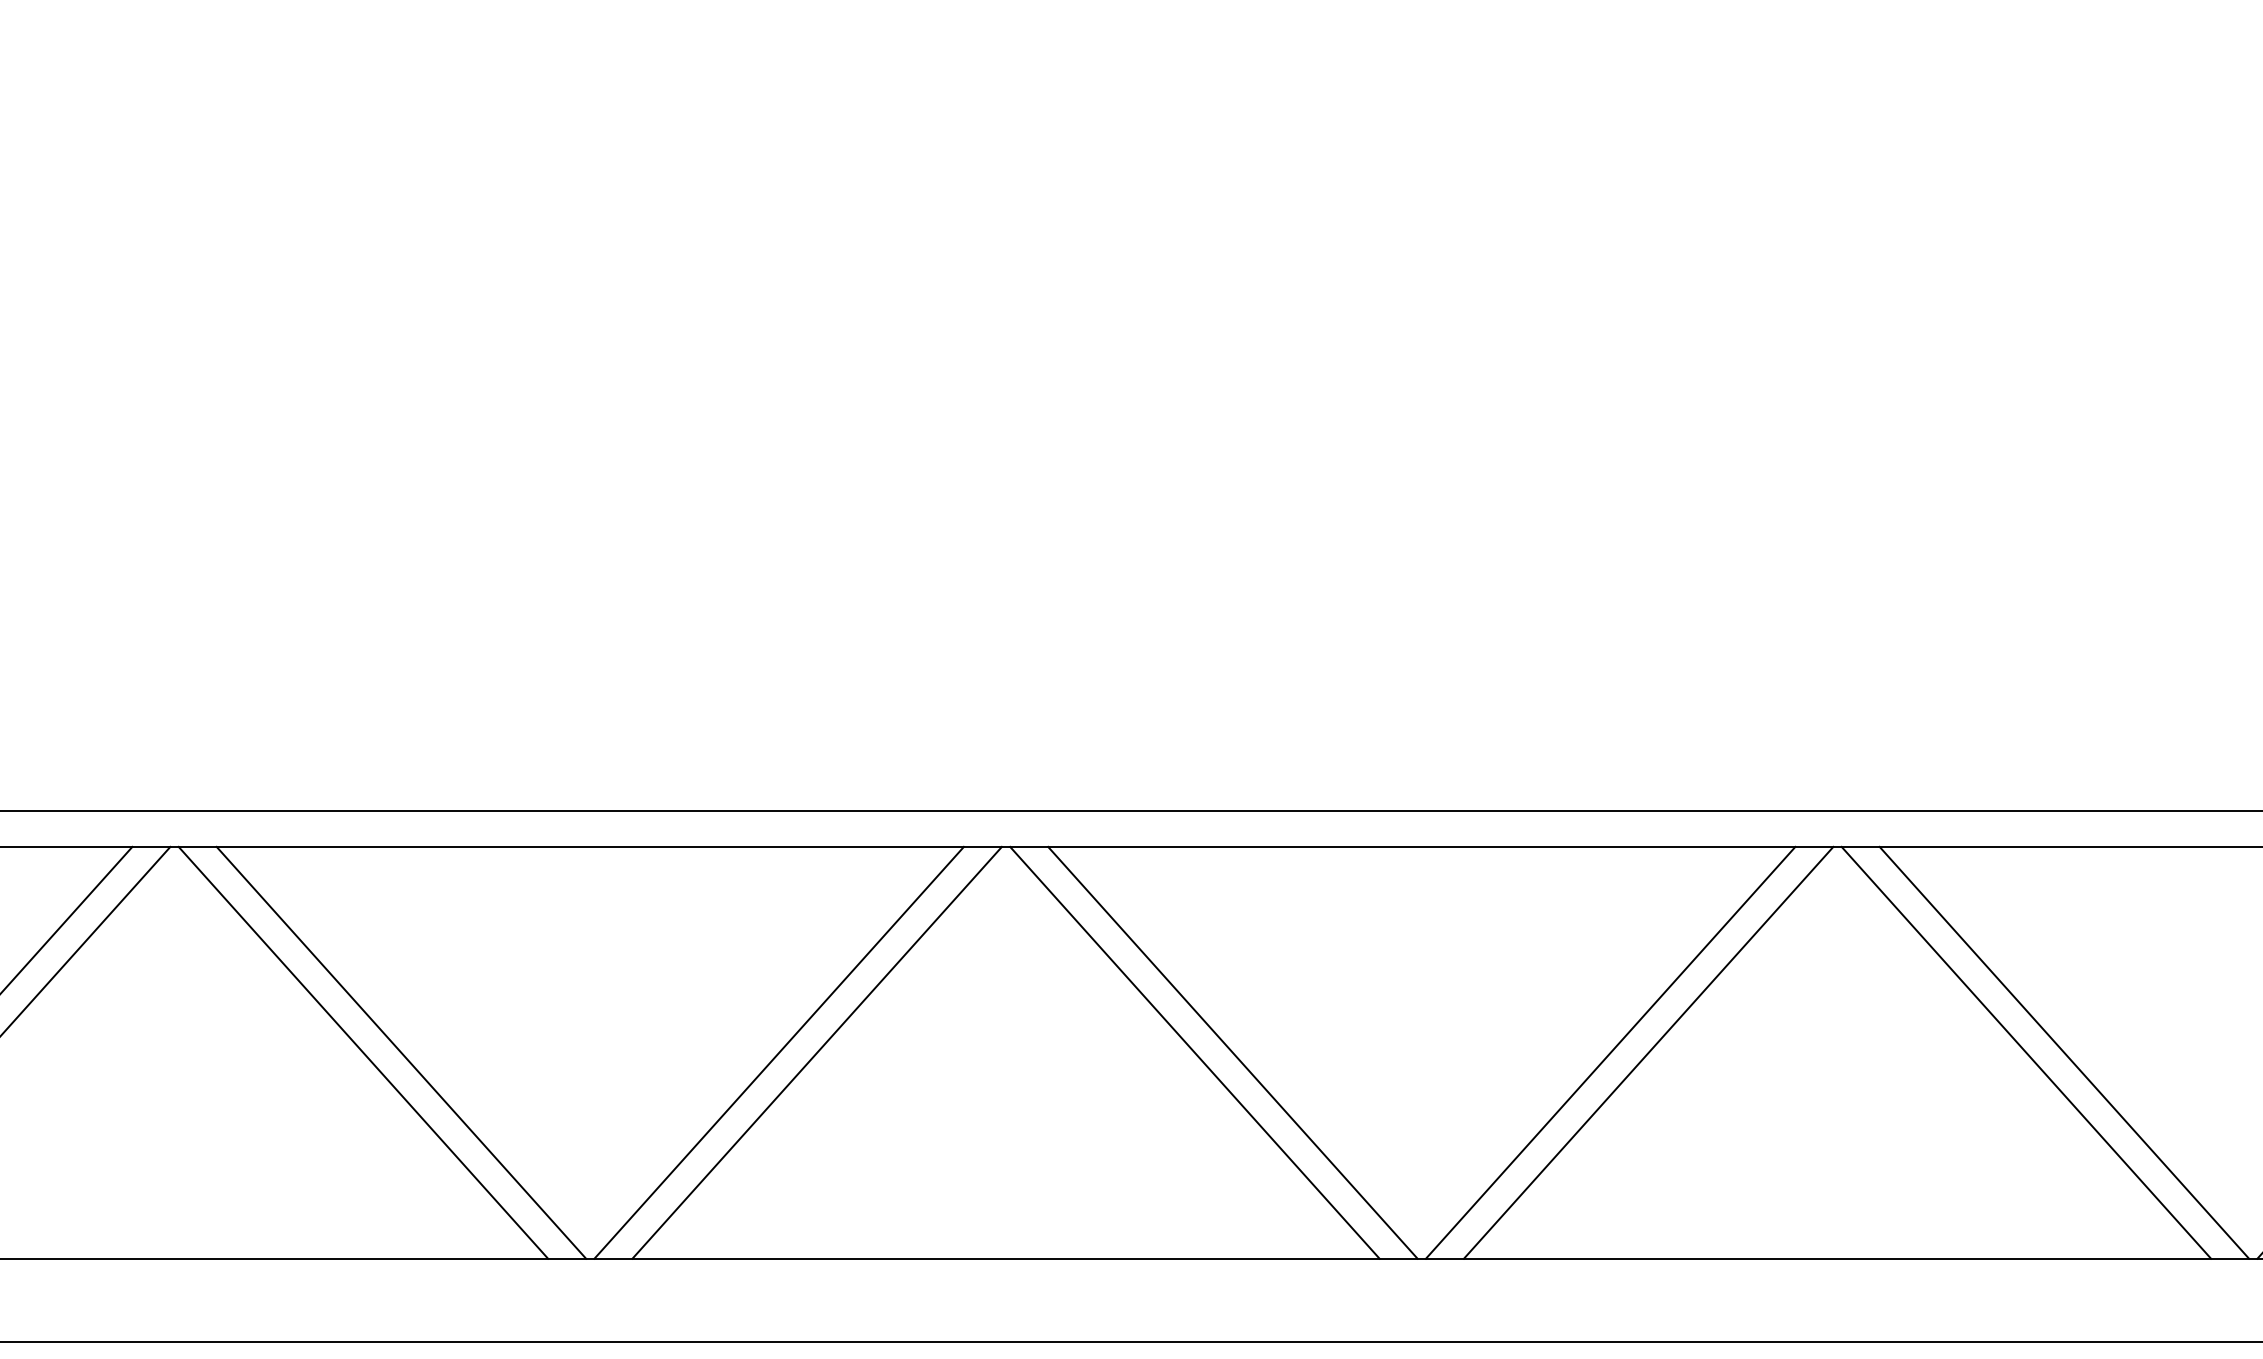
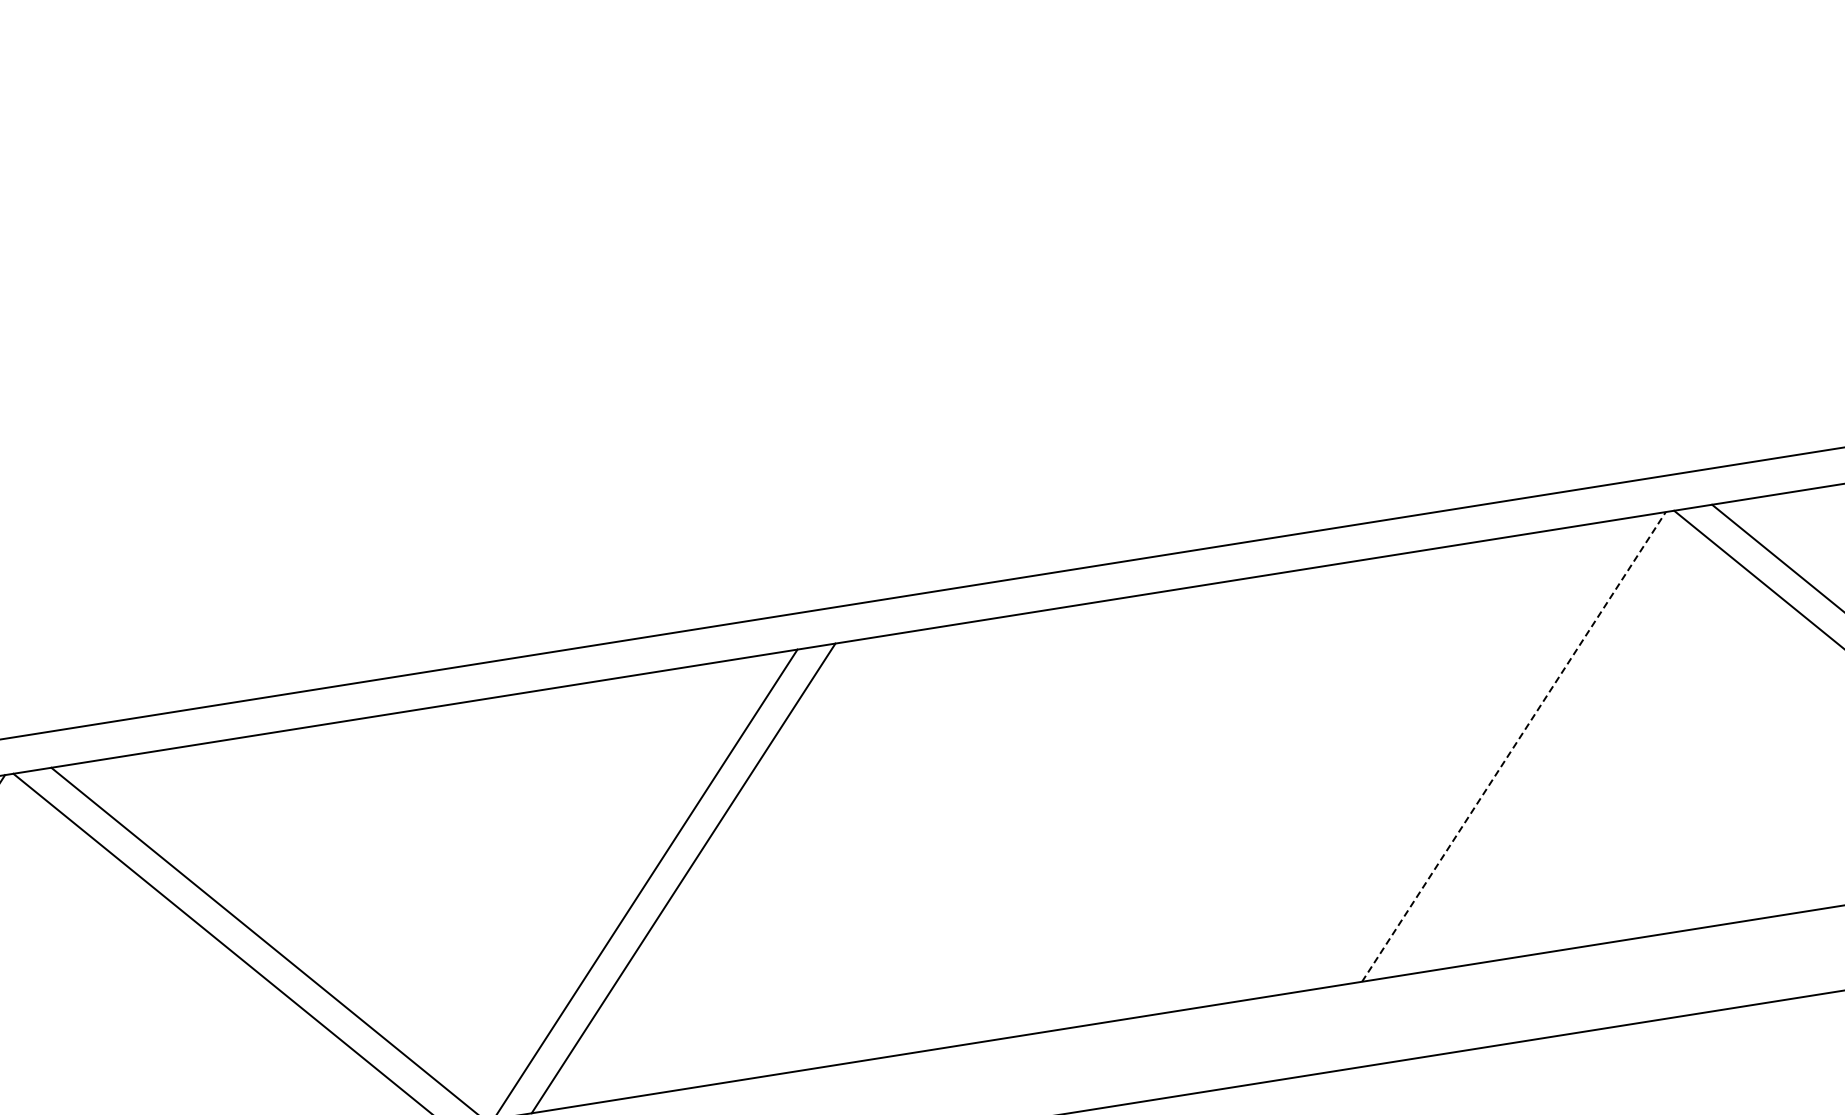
line: (1194, 1052) -> (1060, 818), removed
line: (1232, 1052) -> (1098, 812), removed
line: (1610, 1052) -> (1475, 752), removed
line: (1648, 1052) -> (1513, 746), solid -> dashed

